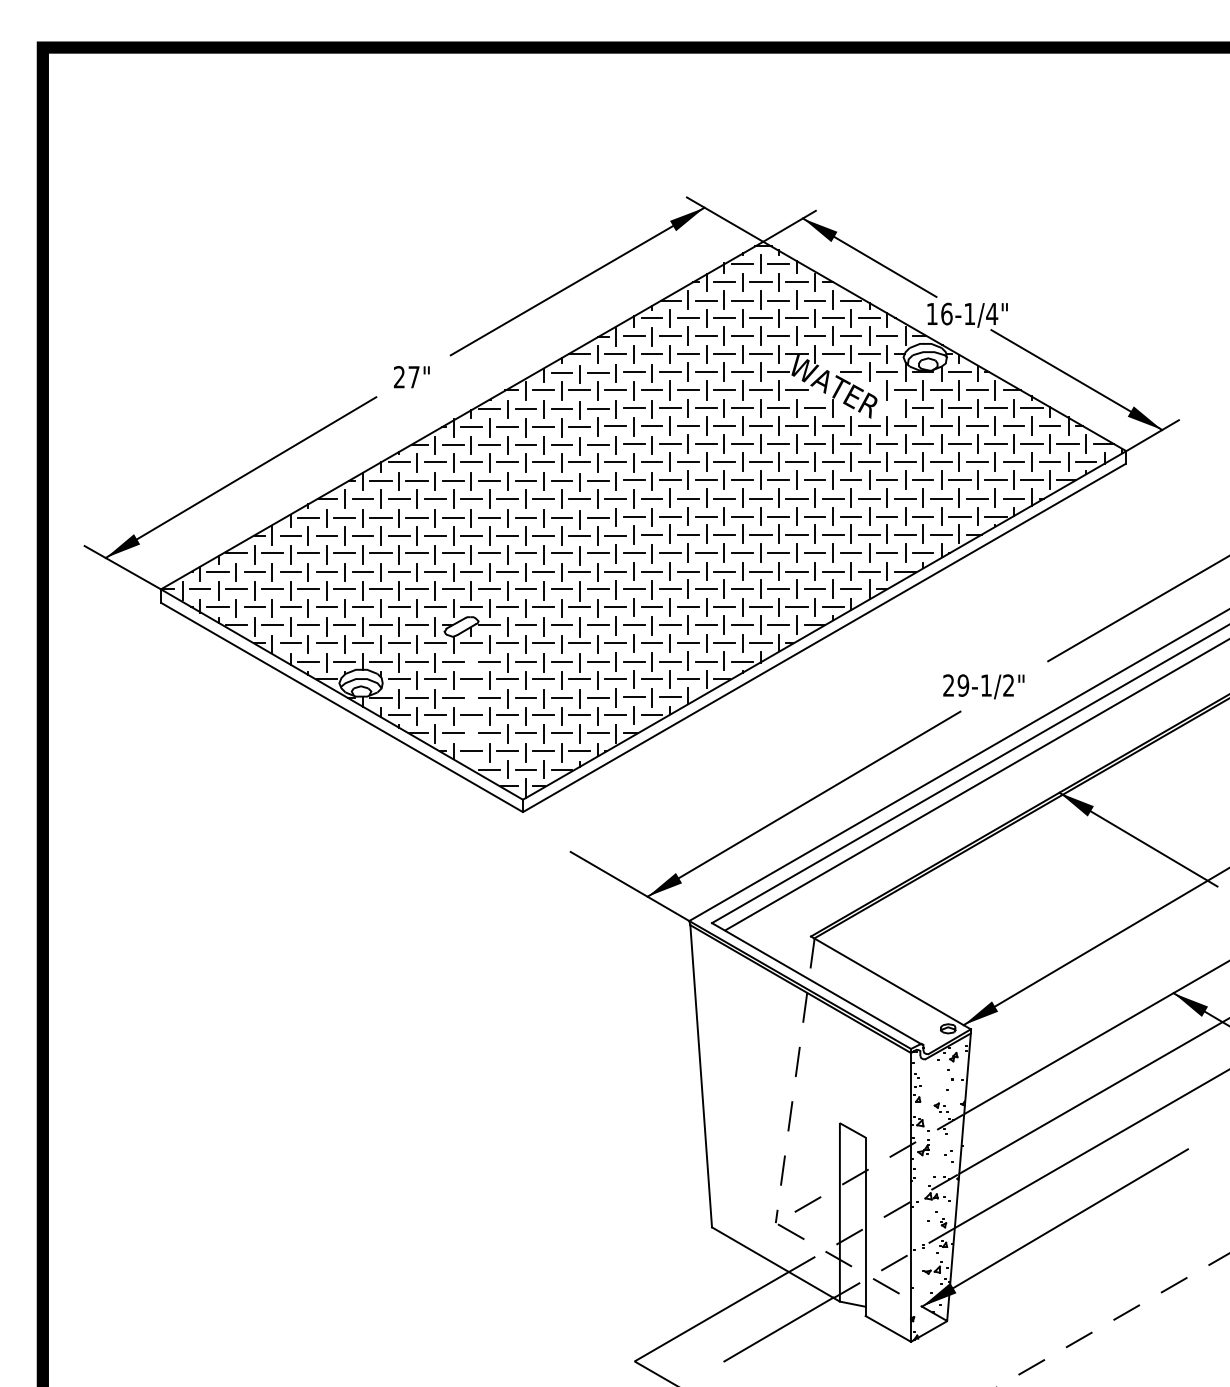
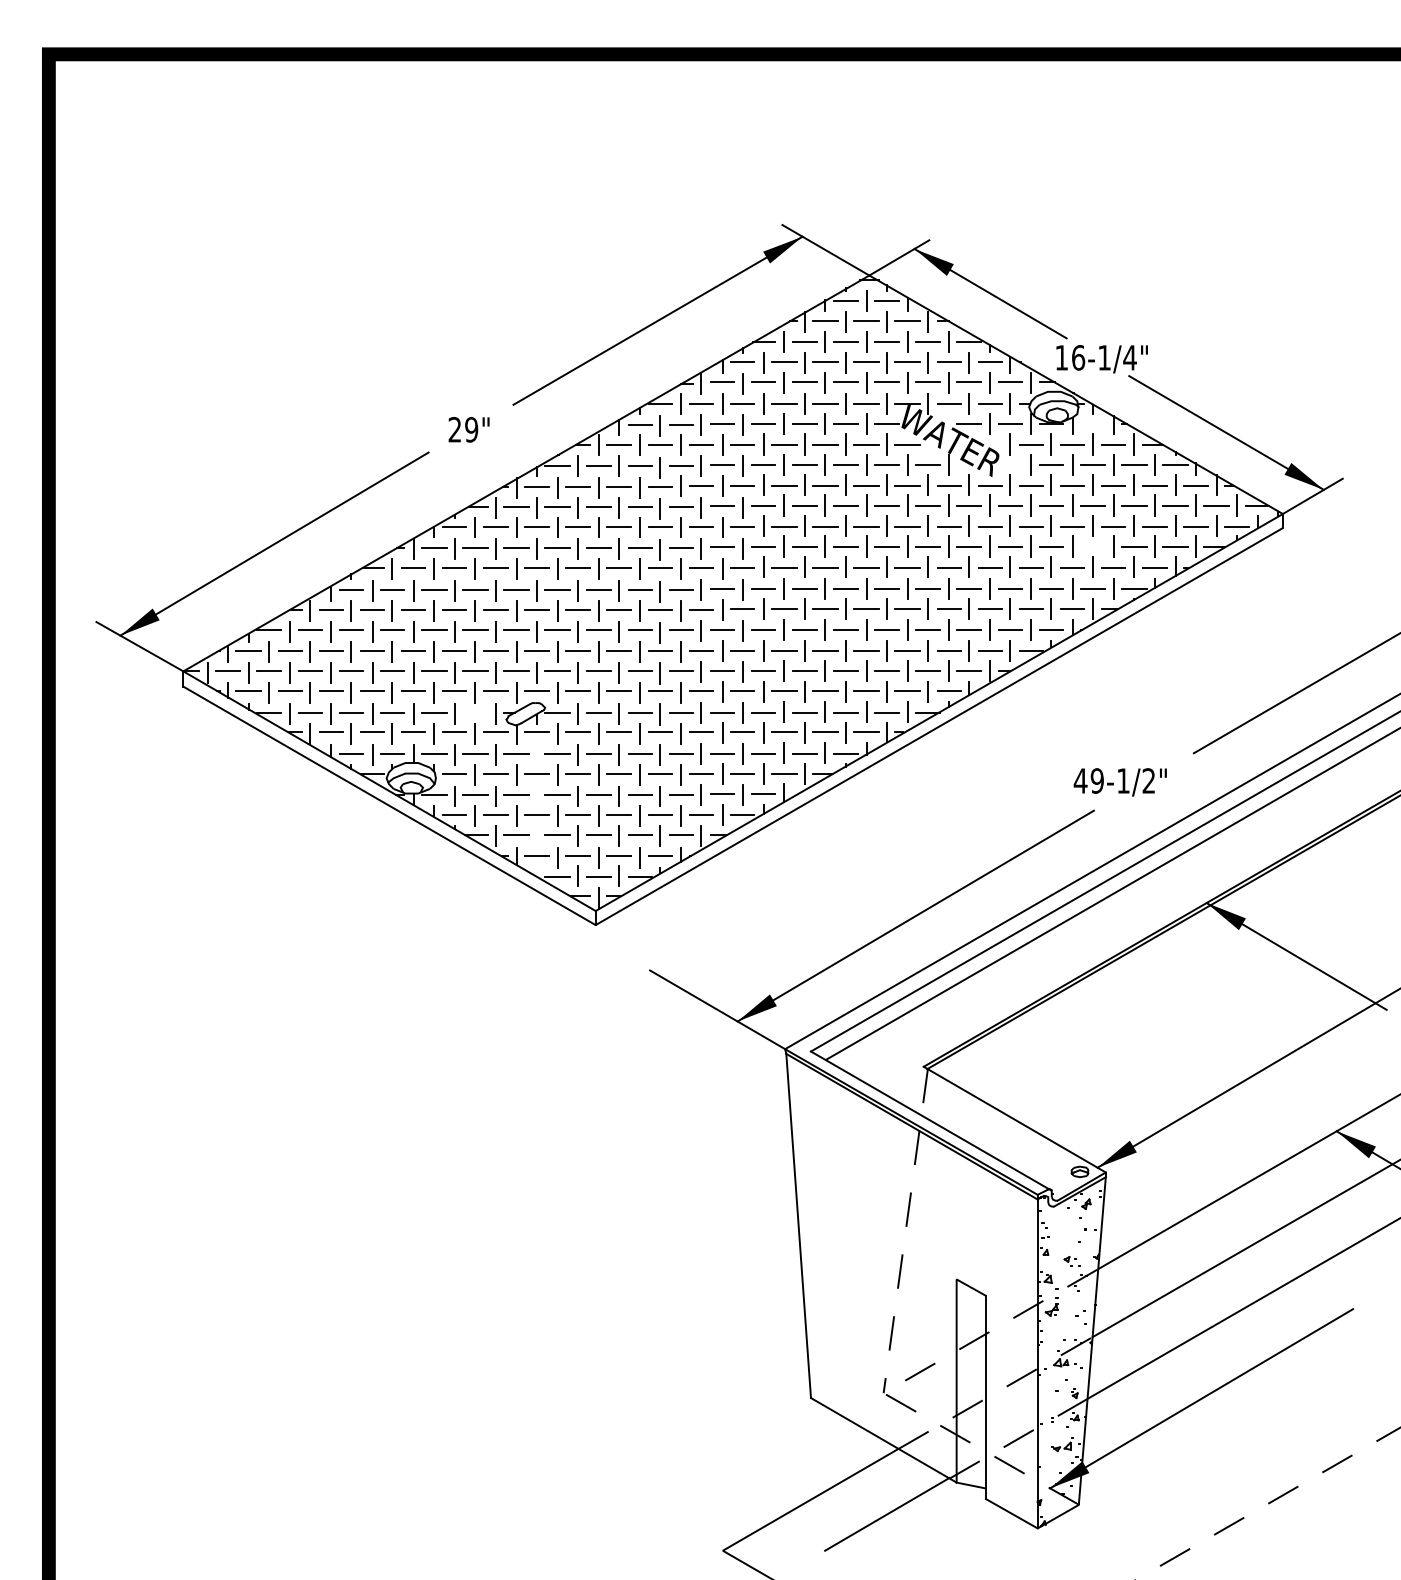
line: (959, 371) -> (1092, 423), removed
text: (413, 376) -> (471, 429), 27" -> 29"
line: (959, 479) -> (1092, 546), removed
line: (416, 625) -> (474, 712), removed
text: (948, 685) -> (1080, 780), 29-1/2" -> 49-1/2"

